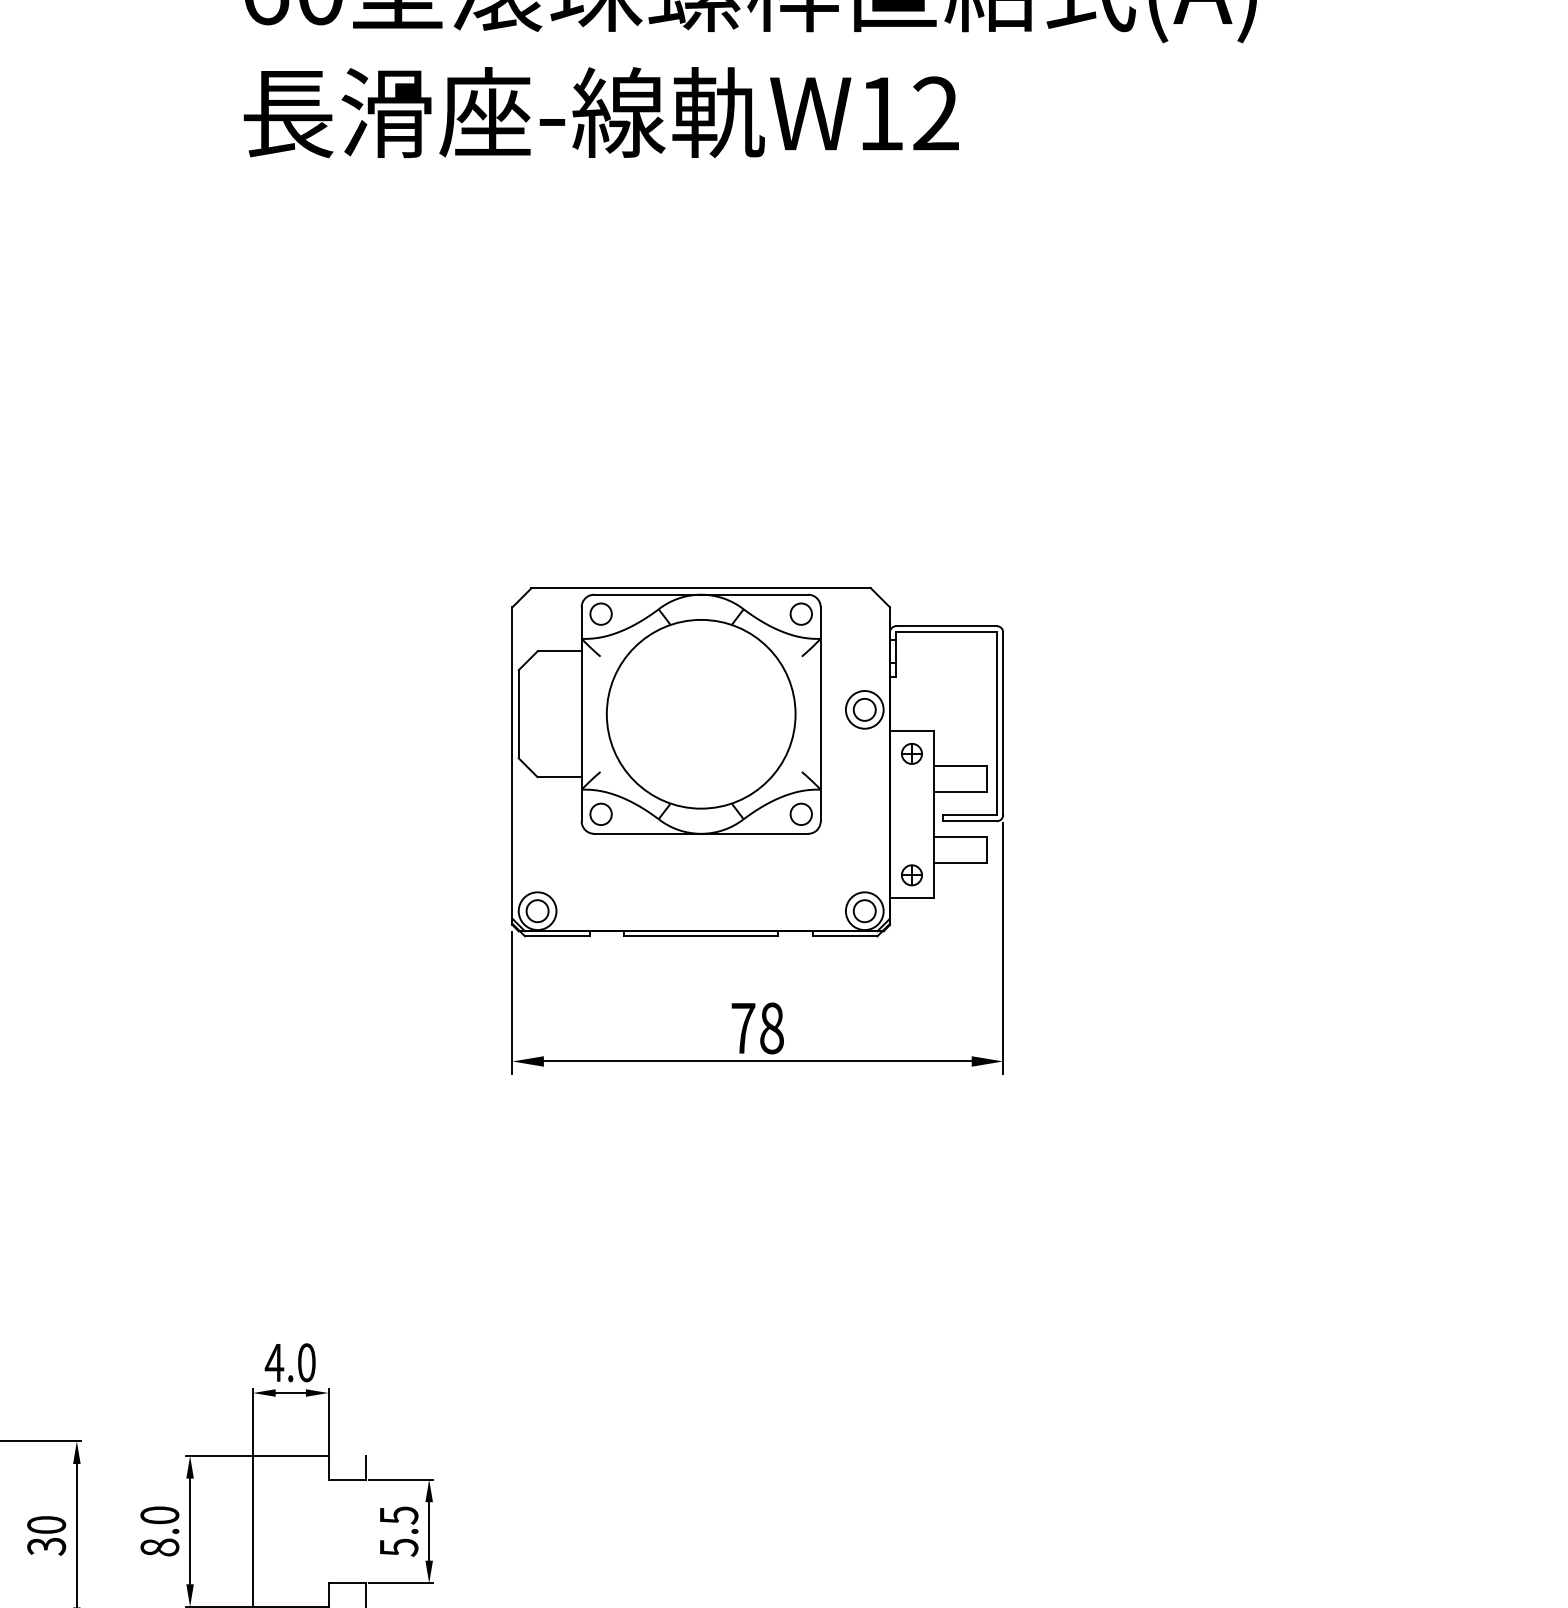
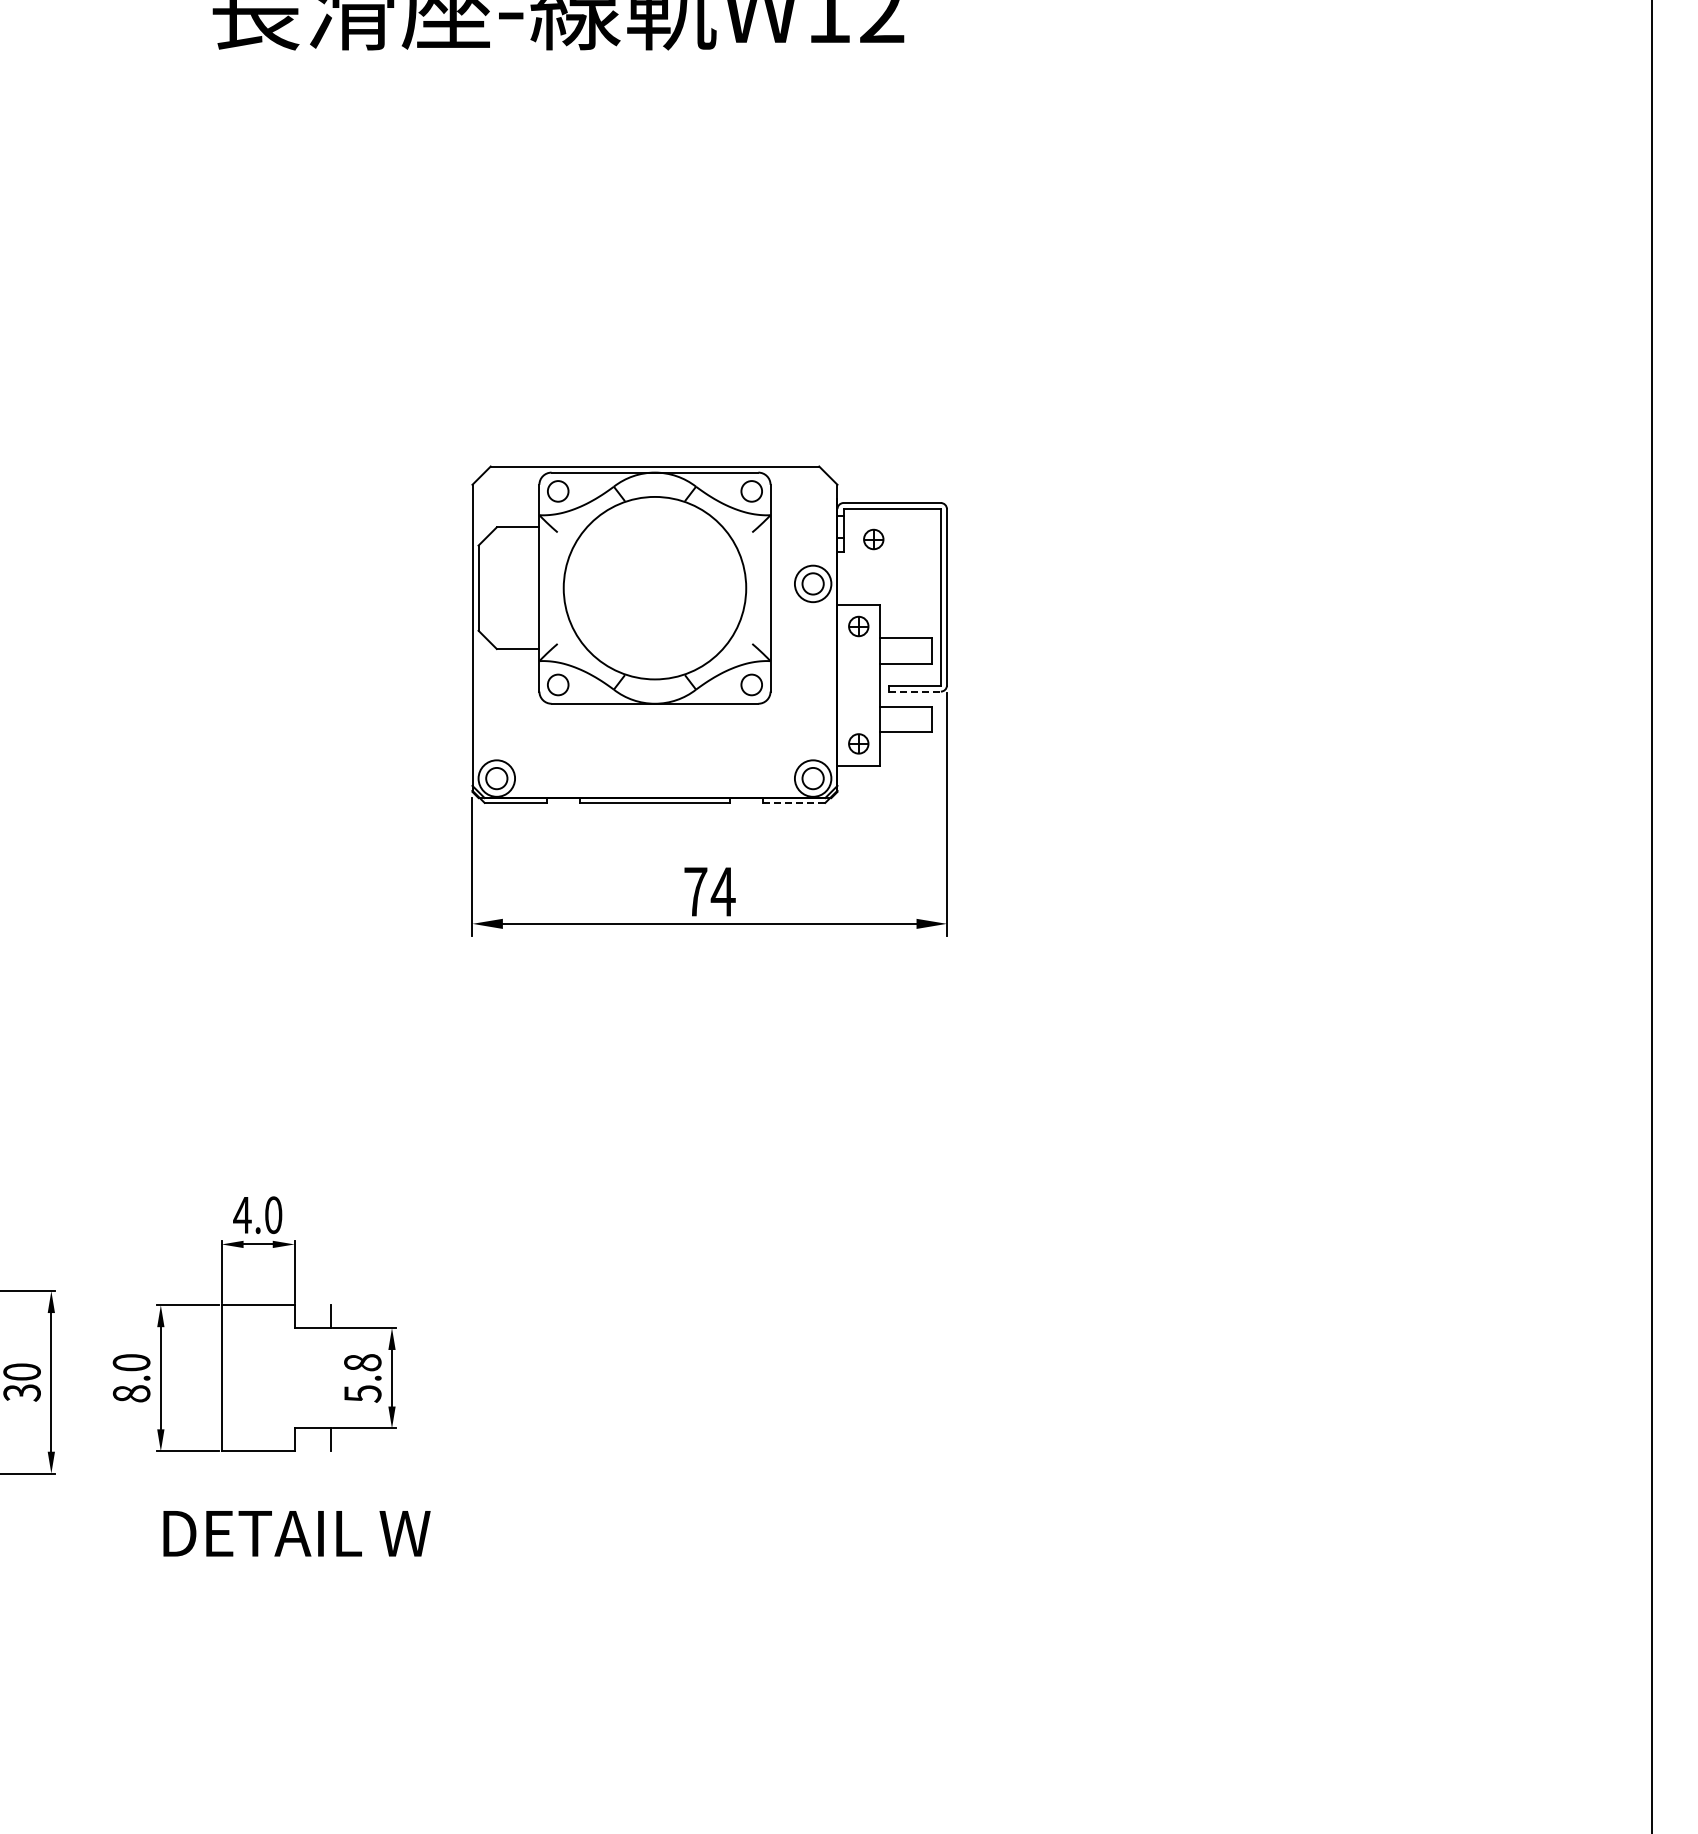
part: (927, 663) -> (873, 539), added
line: (970, 821) -> (915, 691), solid -> dashed
line: (844, 935) -> (793, 802), solid -> dashed
text: (771, 1027) -> (722, 891), 78 -> 74
text: (398, 1515) -> (362, 1362), 5.5 -> 5.8

